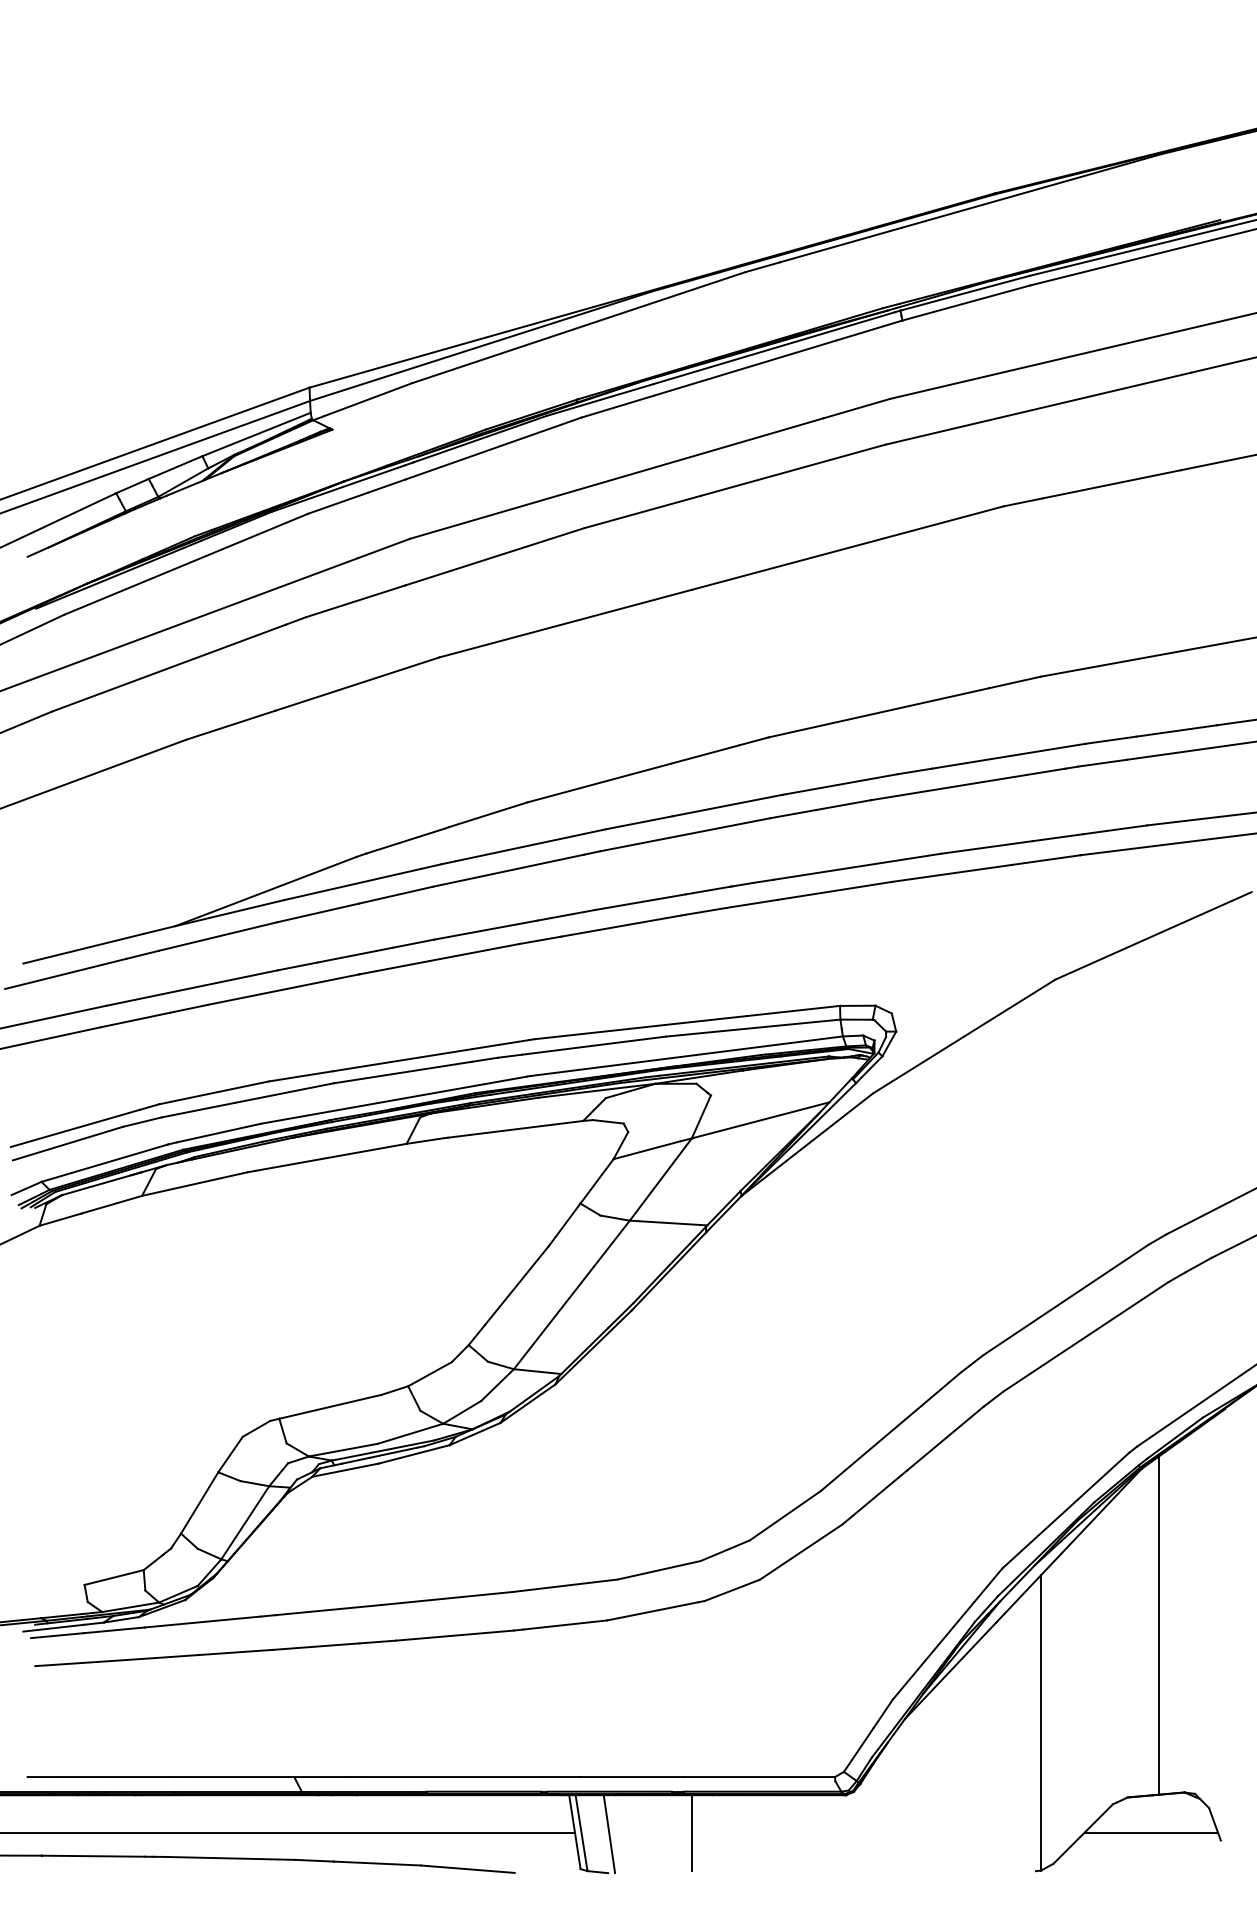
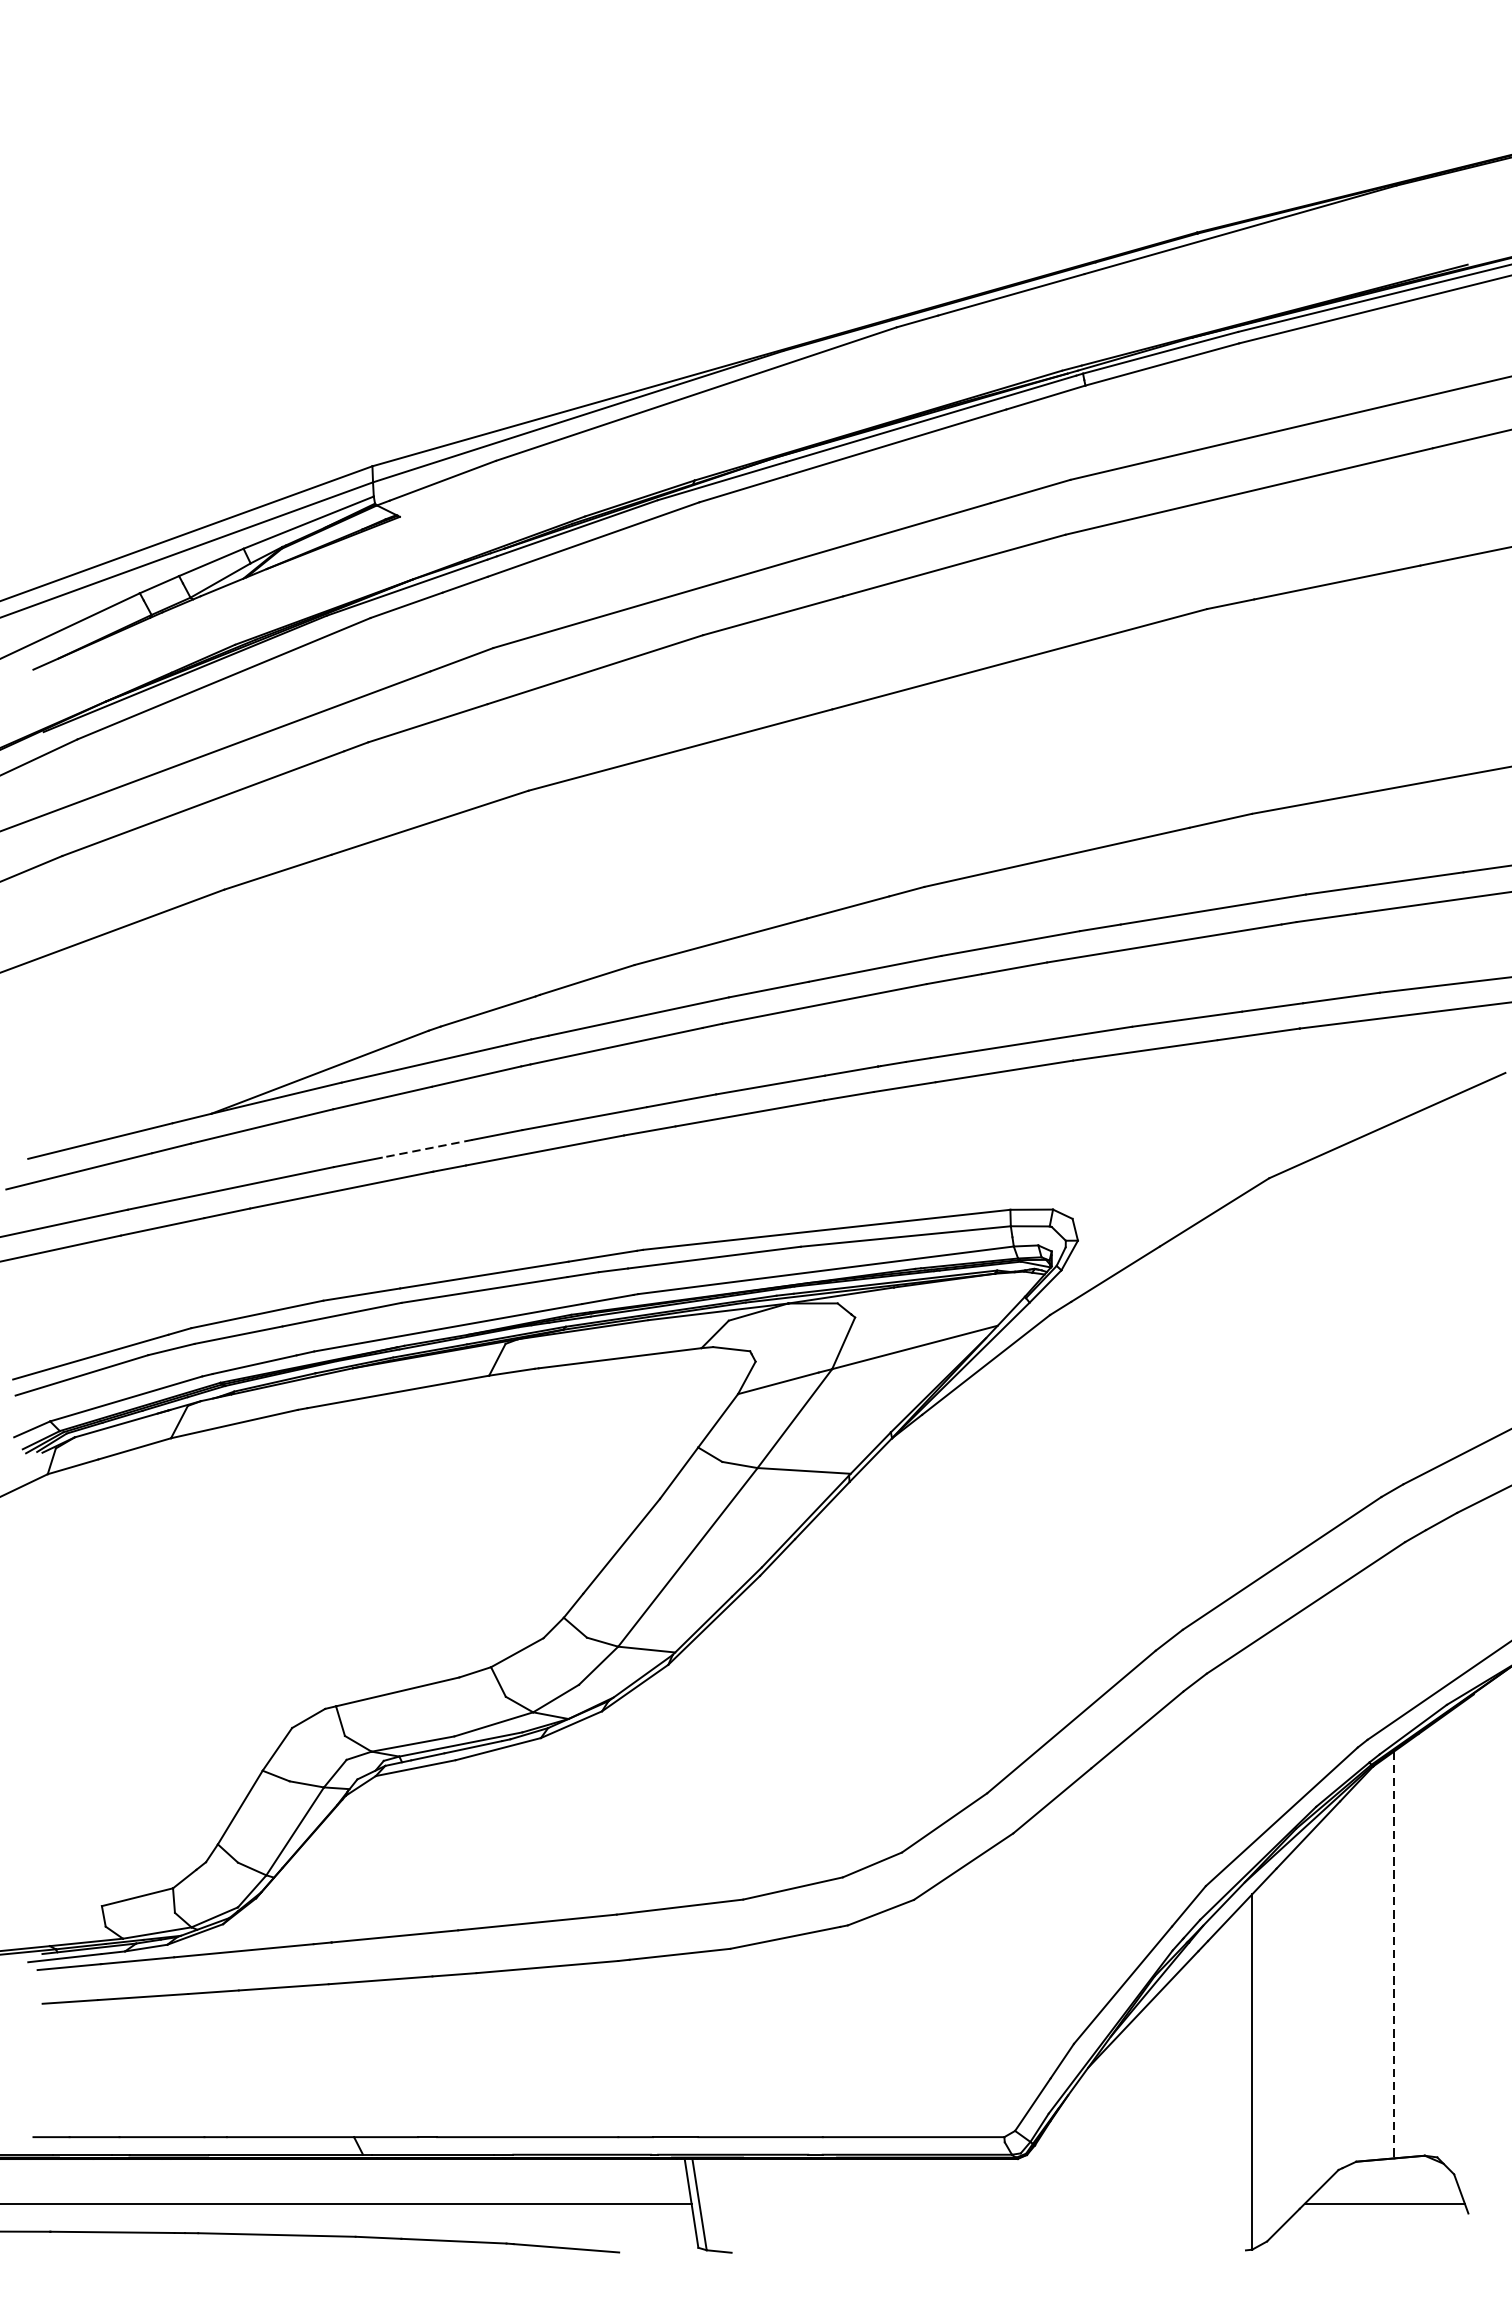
line: (354, 955) -> (426, 1149), solid -> dashed
line: (1159, 1625) -> (1394, 1954), solid -> dashed
line: (692, 1833) -> (832, 2205), removed
line: (609, 1834) -> (733, 2206), removed

